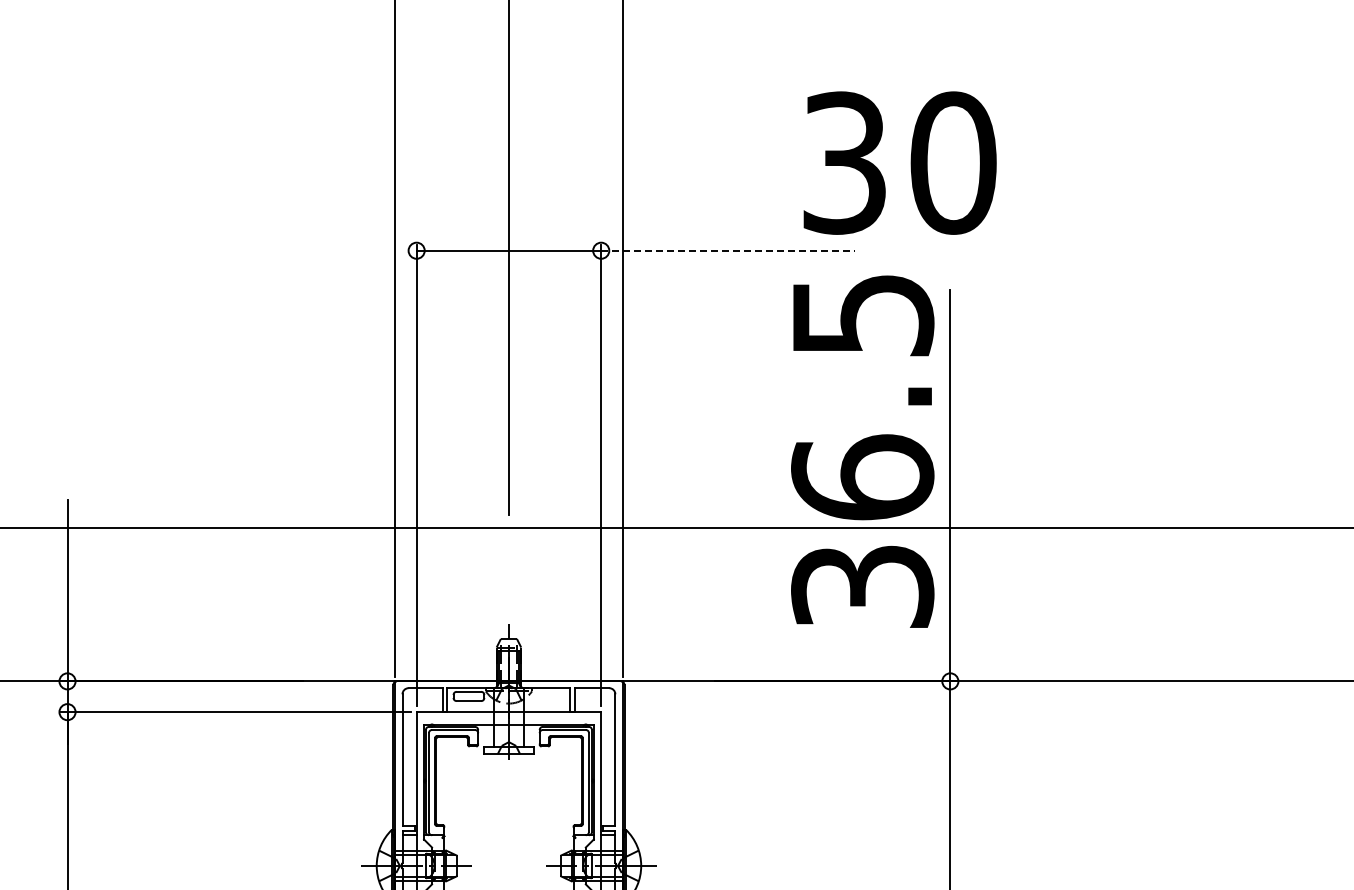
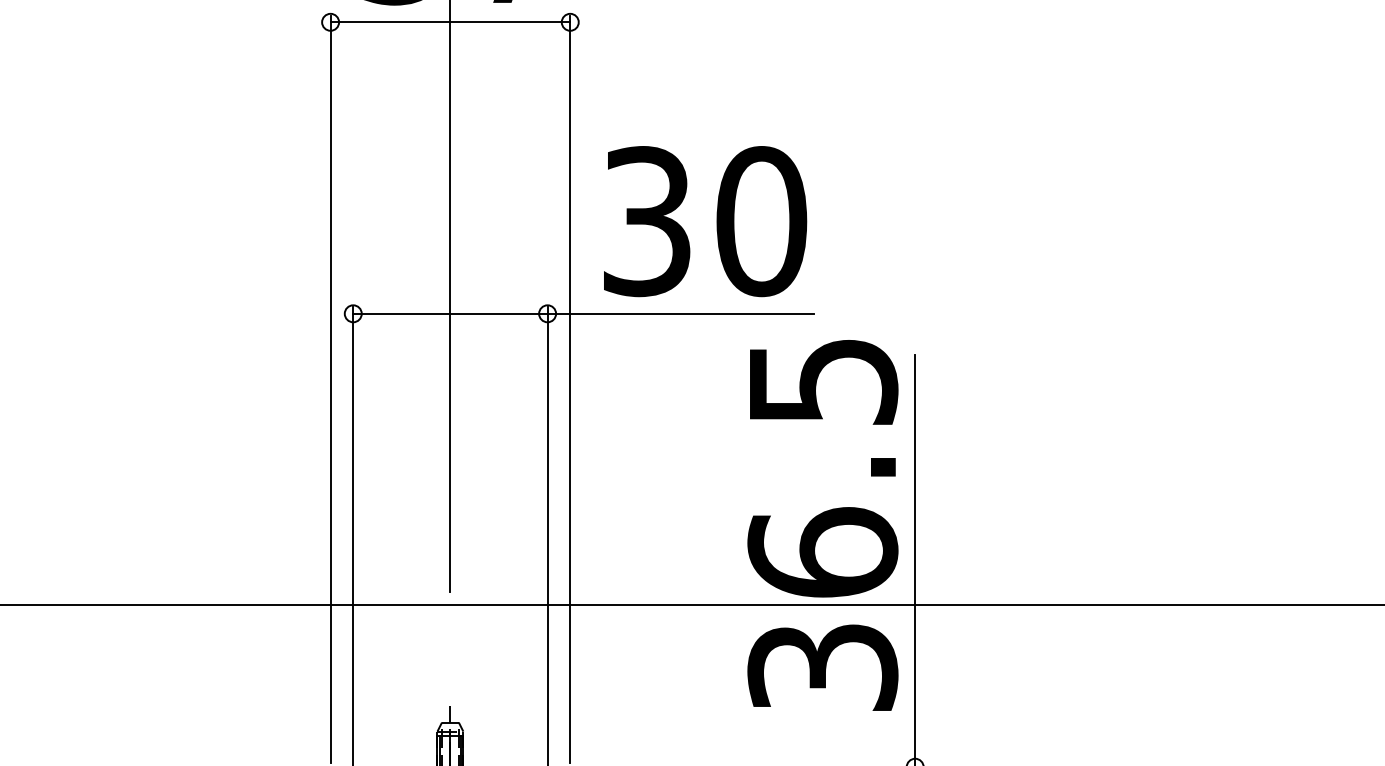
text: (899, 162) -> (704, 220), moved
line: (727, 250) -> (680, 313), dashed -> solid

